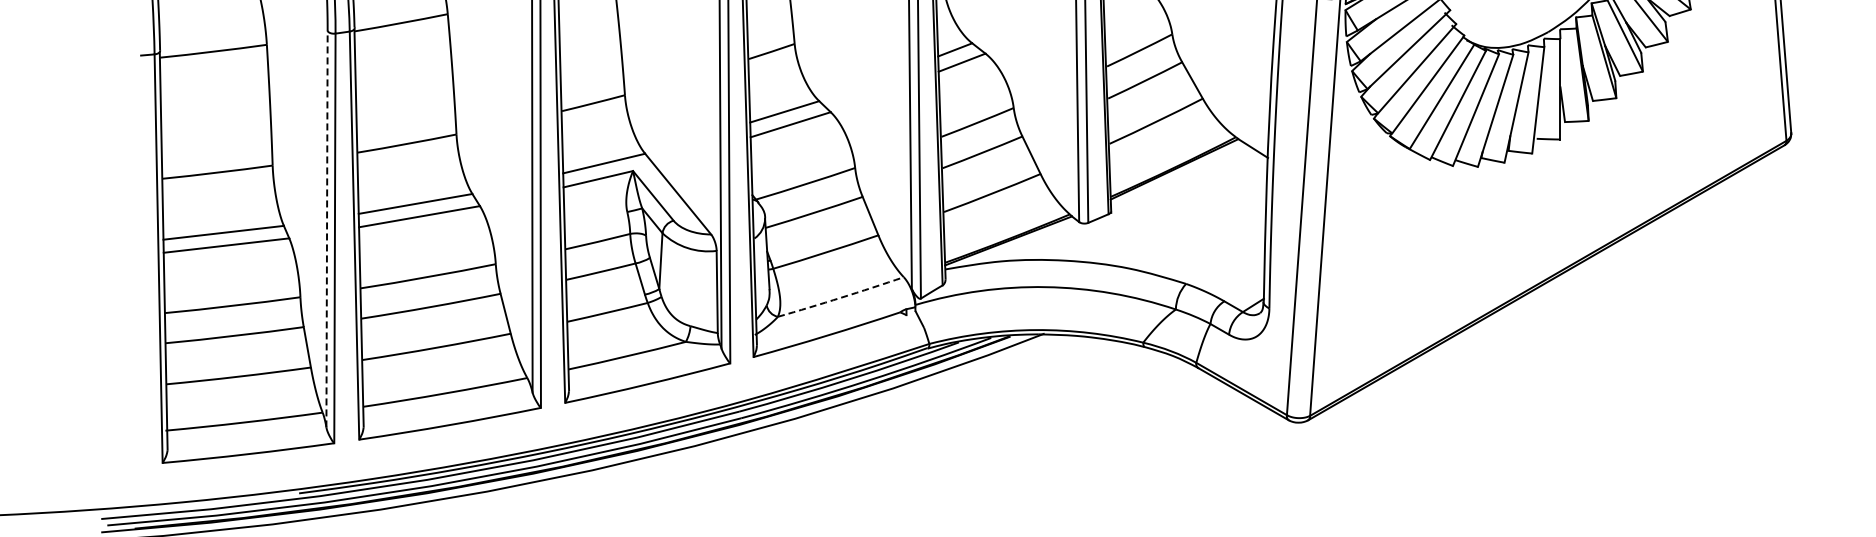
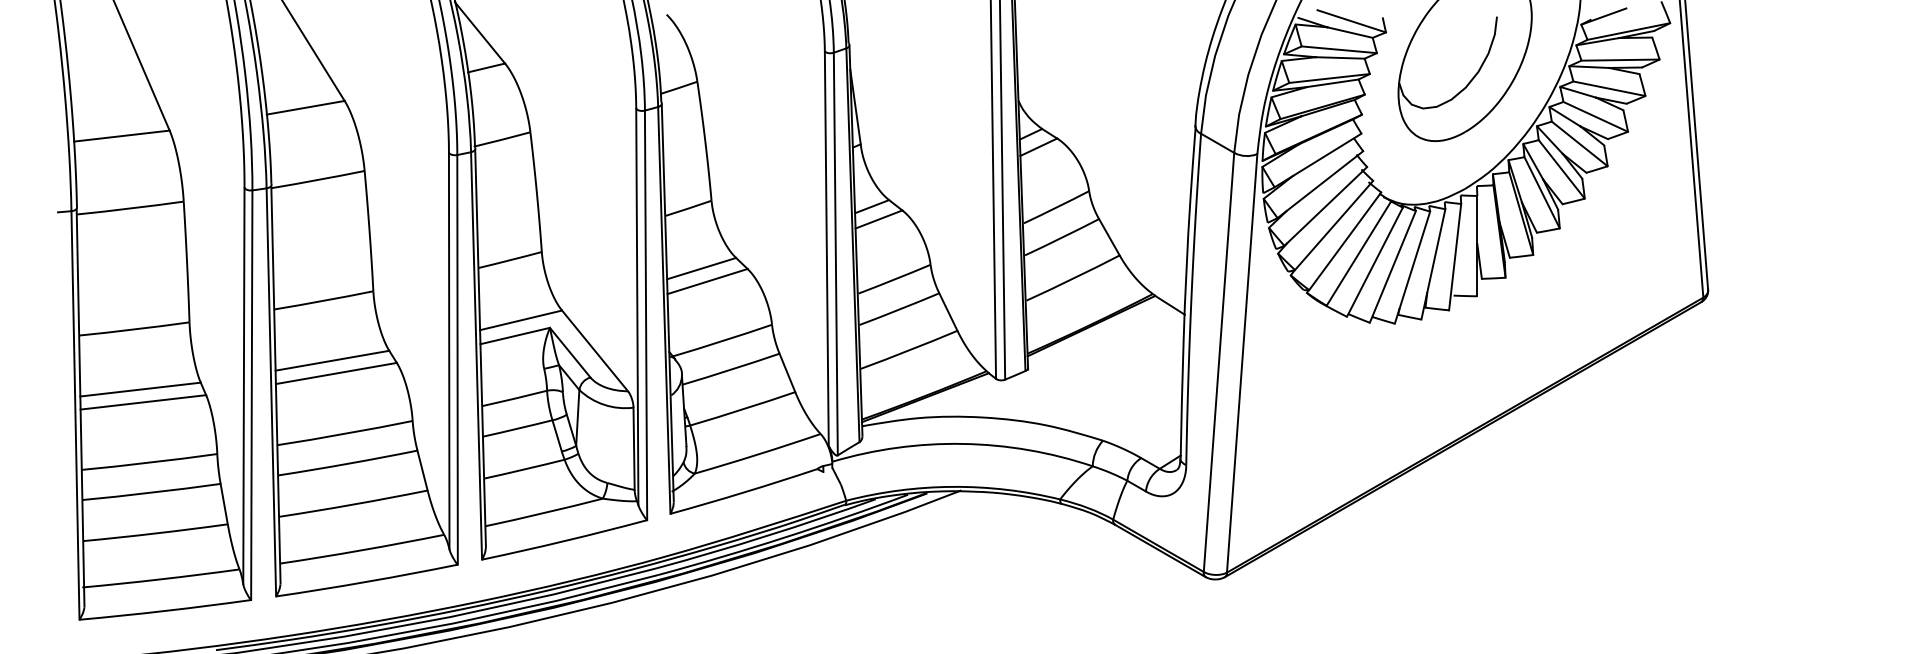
line: (326, 228) -> (243, 385), dashed -> solid
arc: (841, 297) -> (758, 454), dashed -> solid

